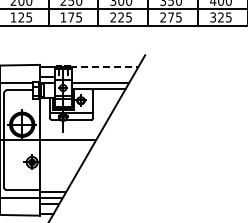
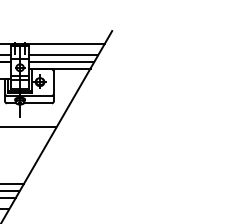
line: (104, 66) -> (66, 43), dashed -> solid
line: (101, 76) -> (63, 54), added

